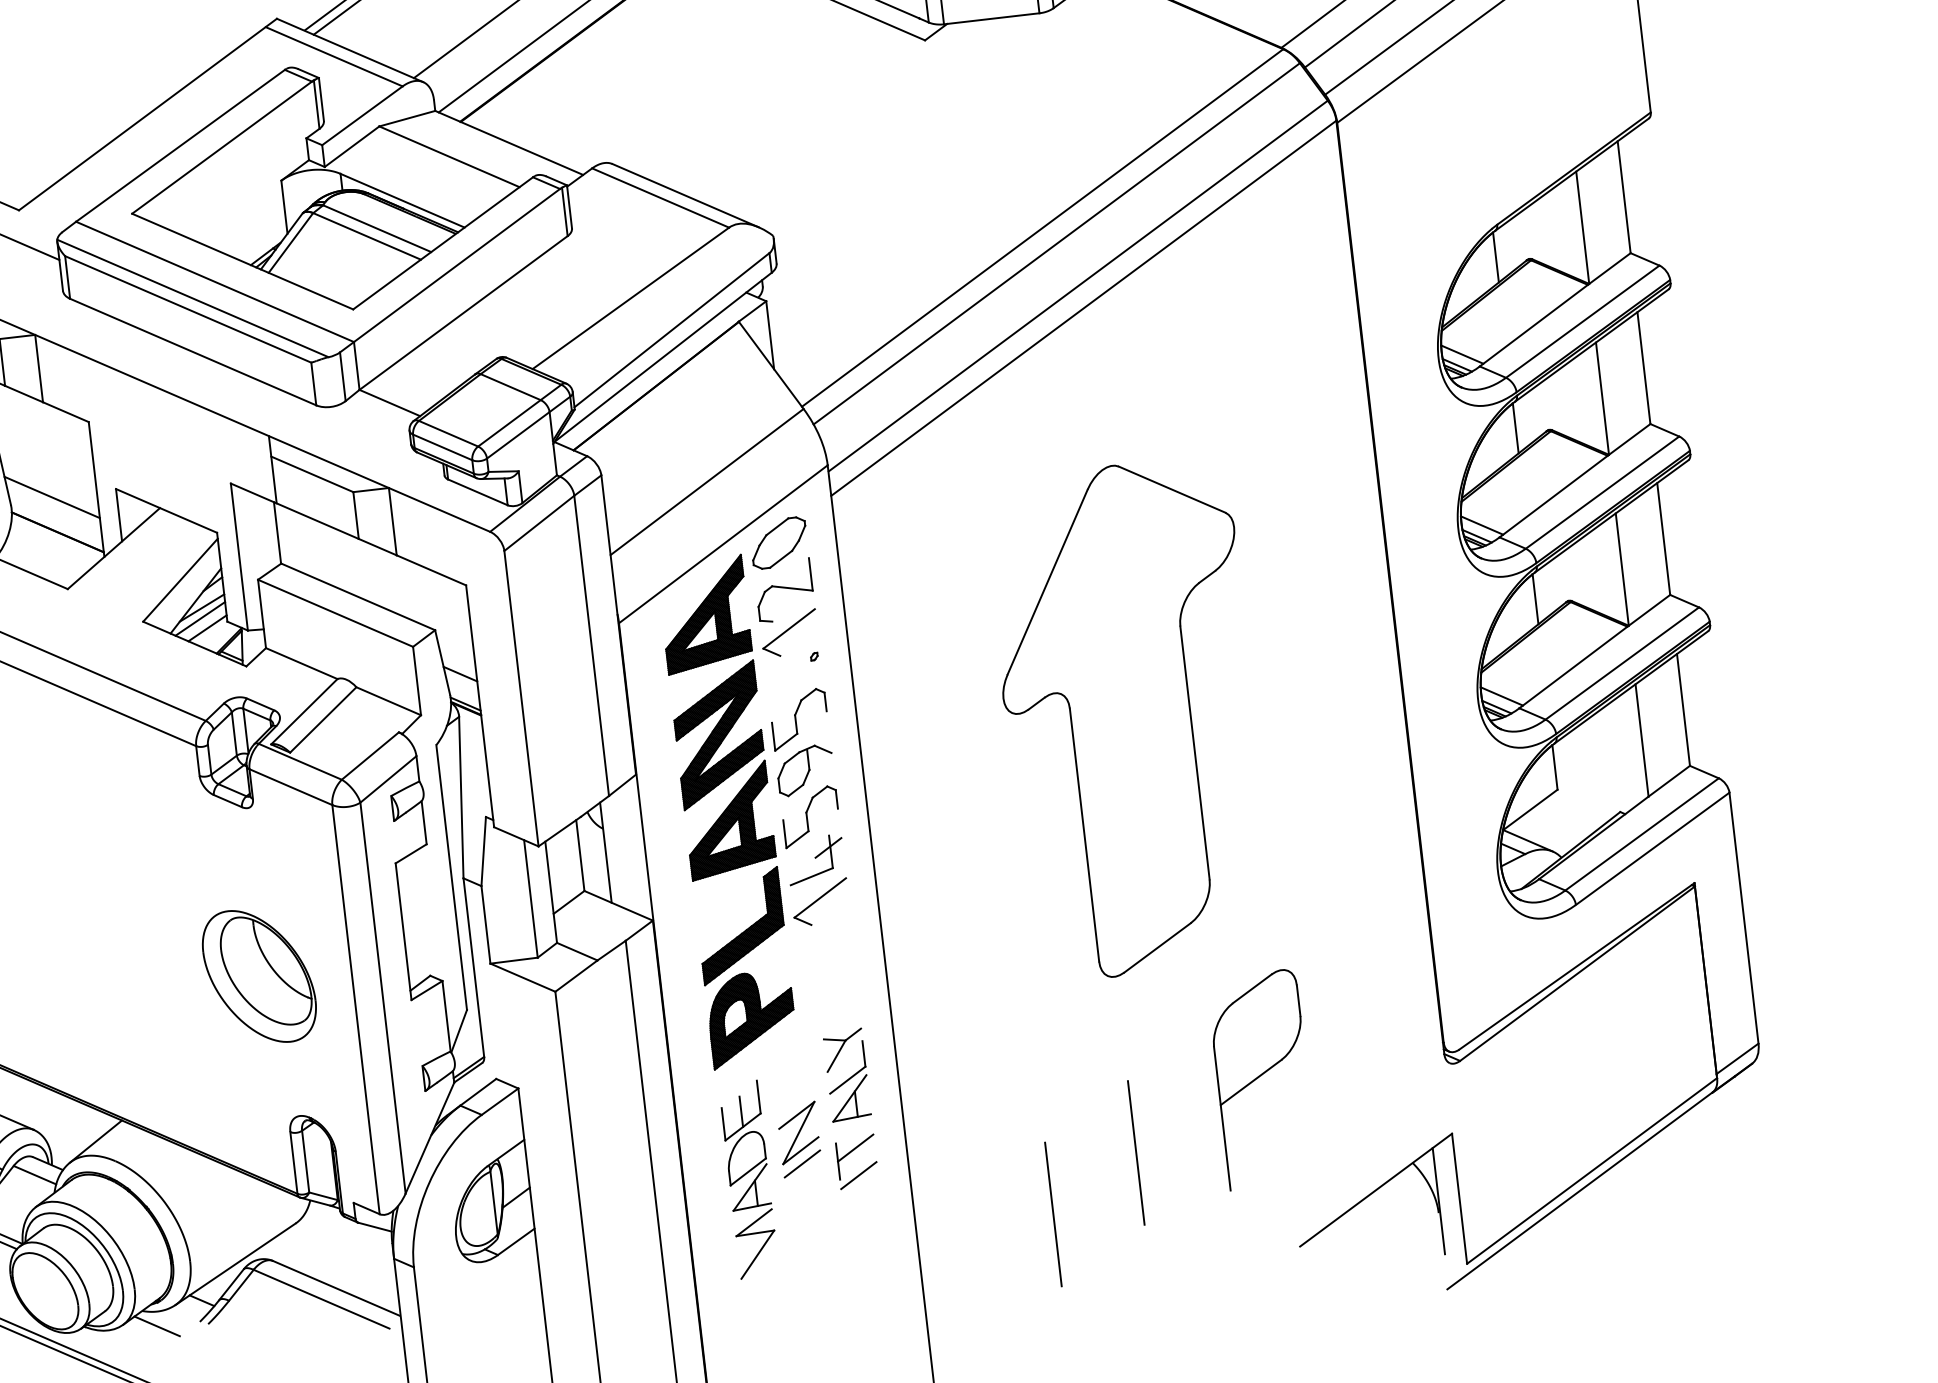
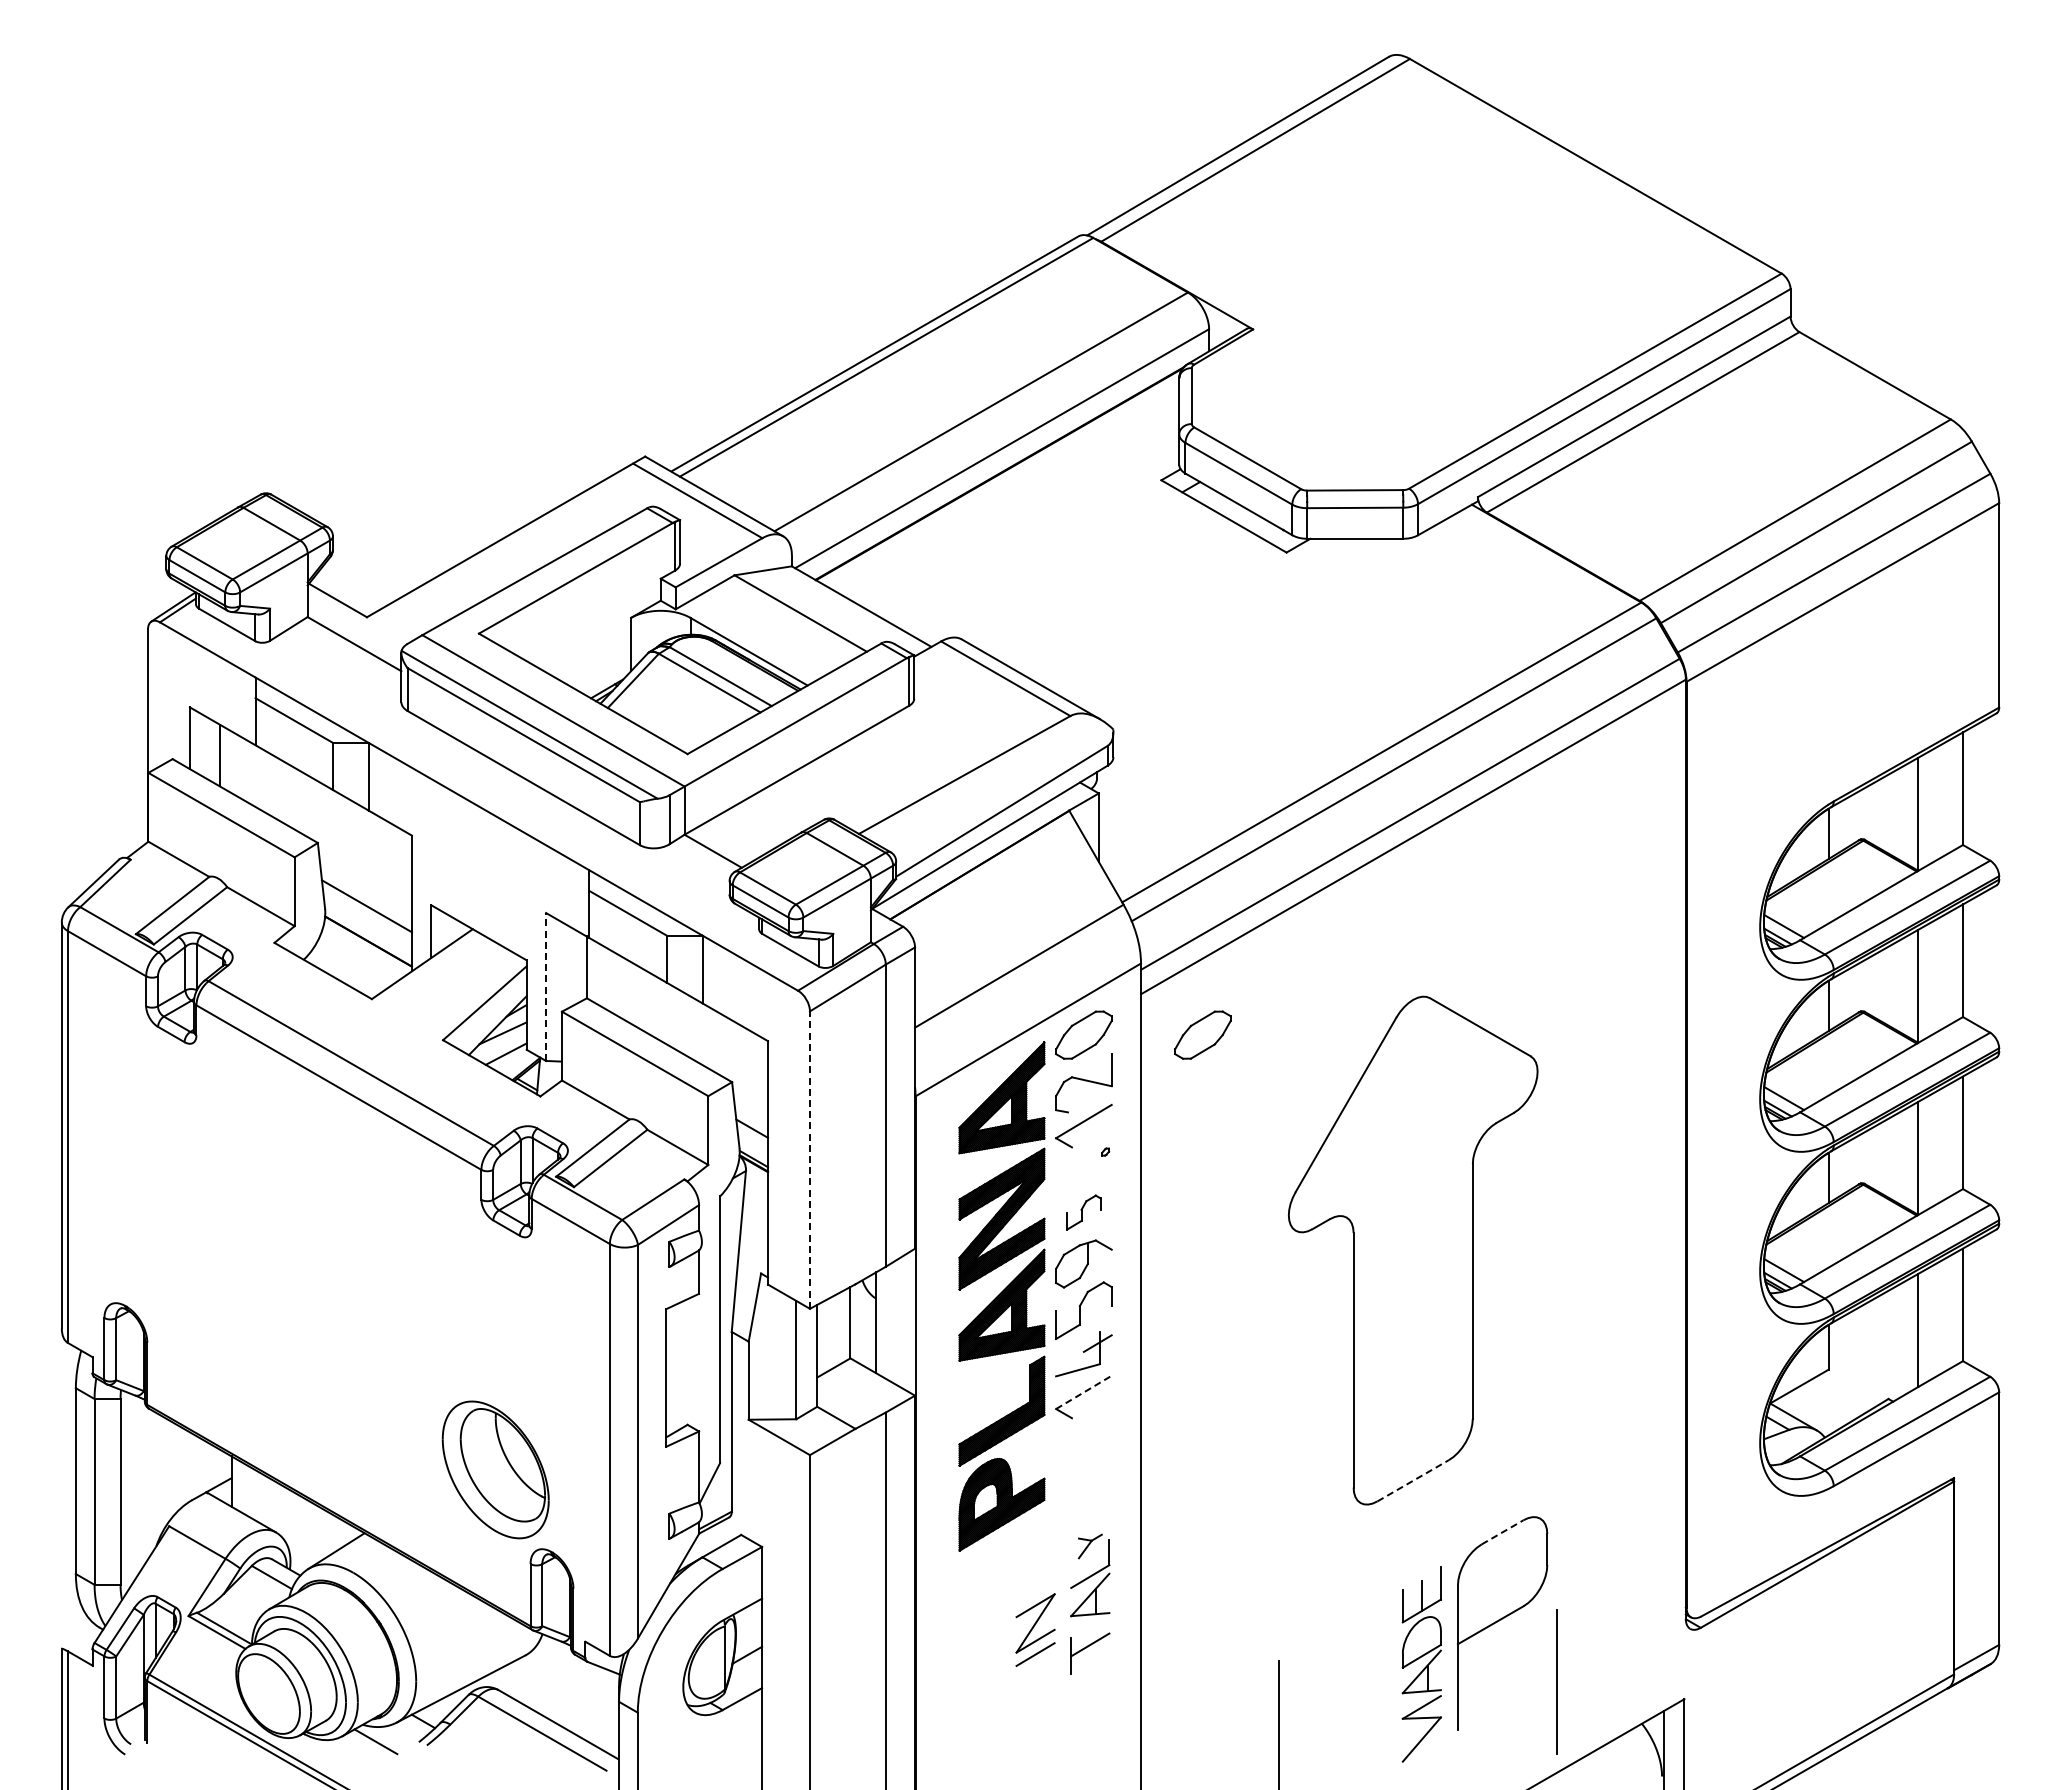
part: (896, 528) -> (1202, 1034), added
line: (239, 556) -> (546, 986), solid -> dashed
line: (199, 618) -> (499, 1043), removed
line: (521, 699) -> (809, 1160), solid -> dashed
part: (799, 719) -> (1083, 1212), size x0.6
line: (820, 897) -> (1084, 1392), solid -> dashed
line: (1157, 947) -> (1413, 1480), solid -> dashed
part: (259, 976) -> (495, 1469), moved
line: (1253, 988) -> (1503, 1532), solid -> dashed
part: (844, 1050) -> (1090, 1546), size x0.6
line: (1136, 1152) -> (1556, 1681), moved
line: (859, 1175) -> (1090, 1672), removed
part: (748, 1180) -> (1421, 1664), moved

